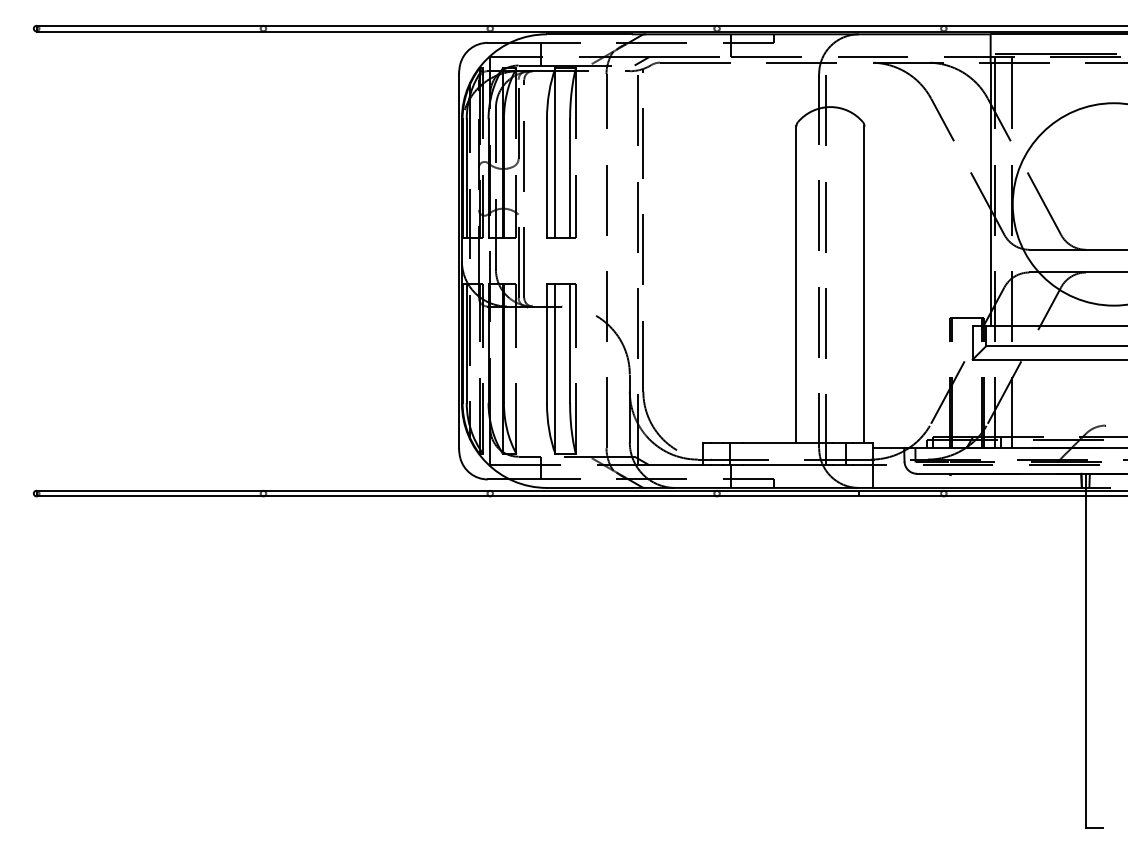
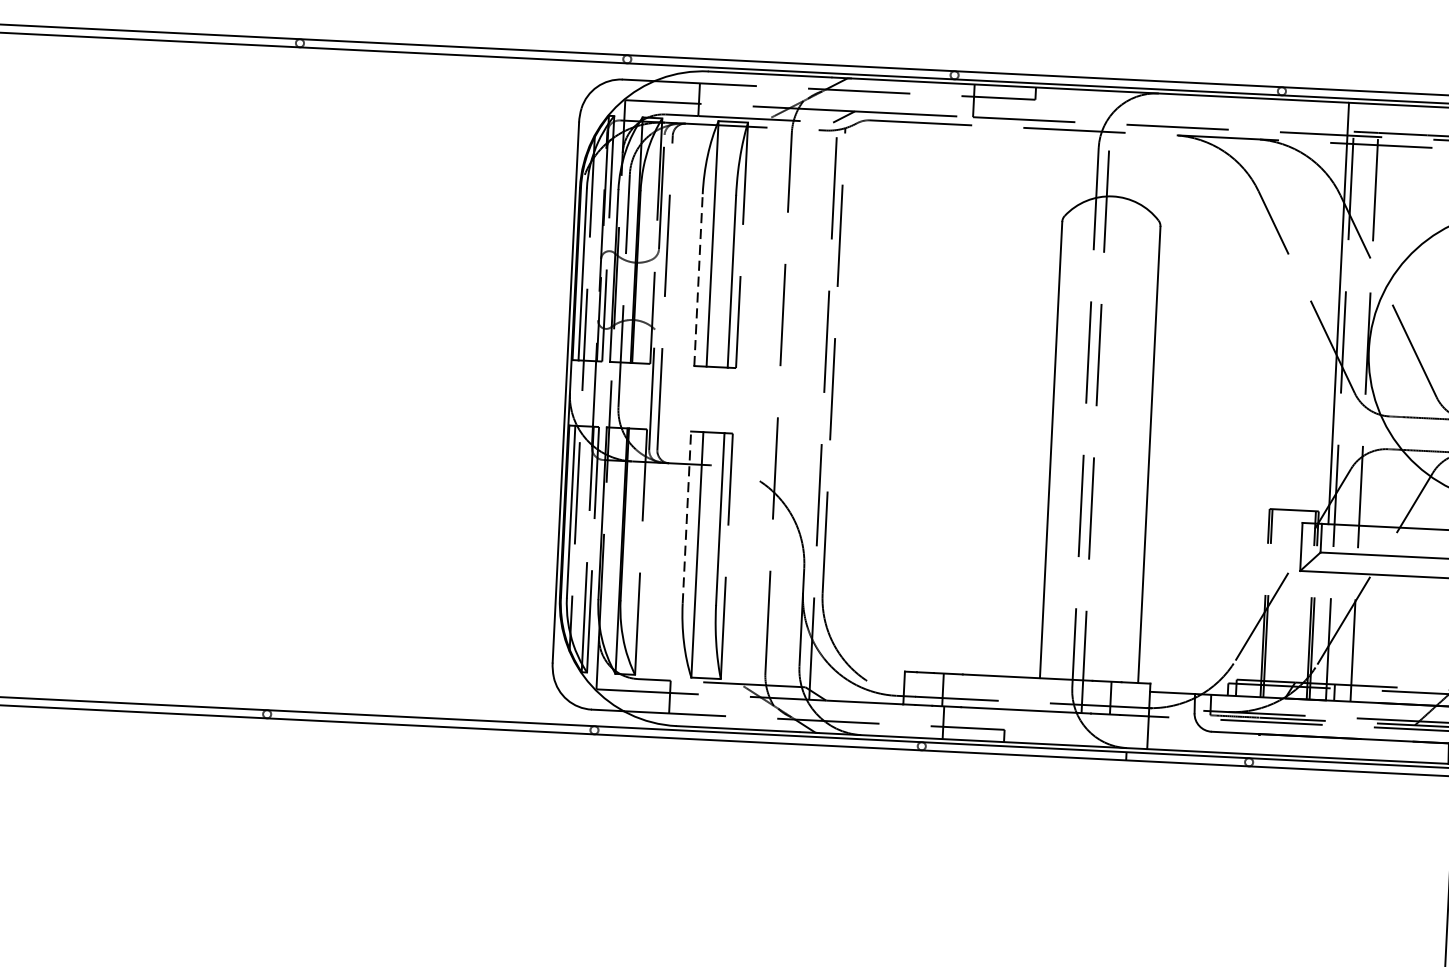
line: (546, 178) -> (697, 279), solid -> dashed
line: (546, 343) -> (686, 517), solid -> dashed

